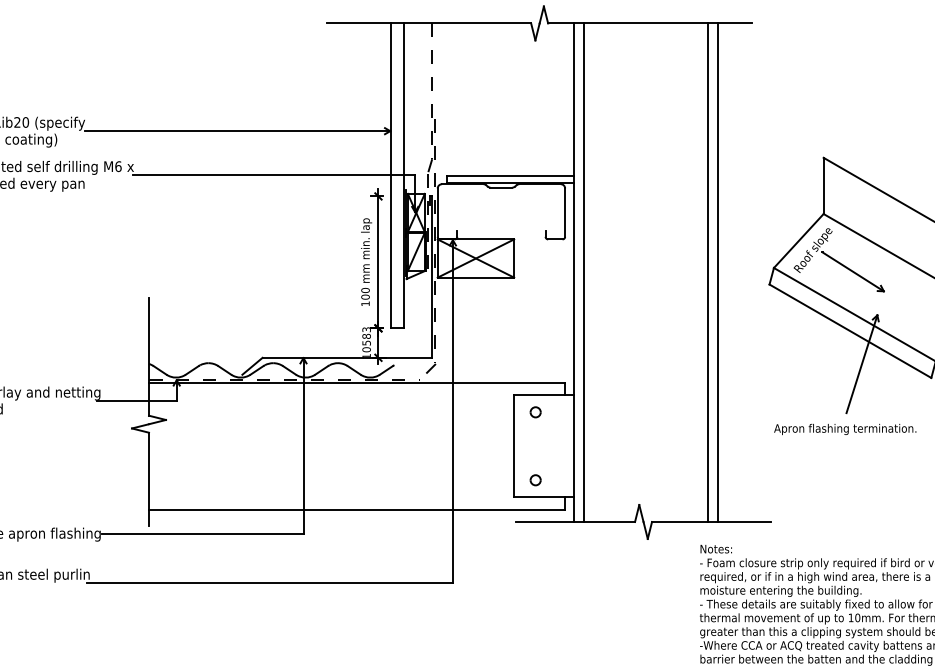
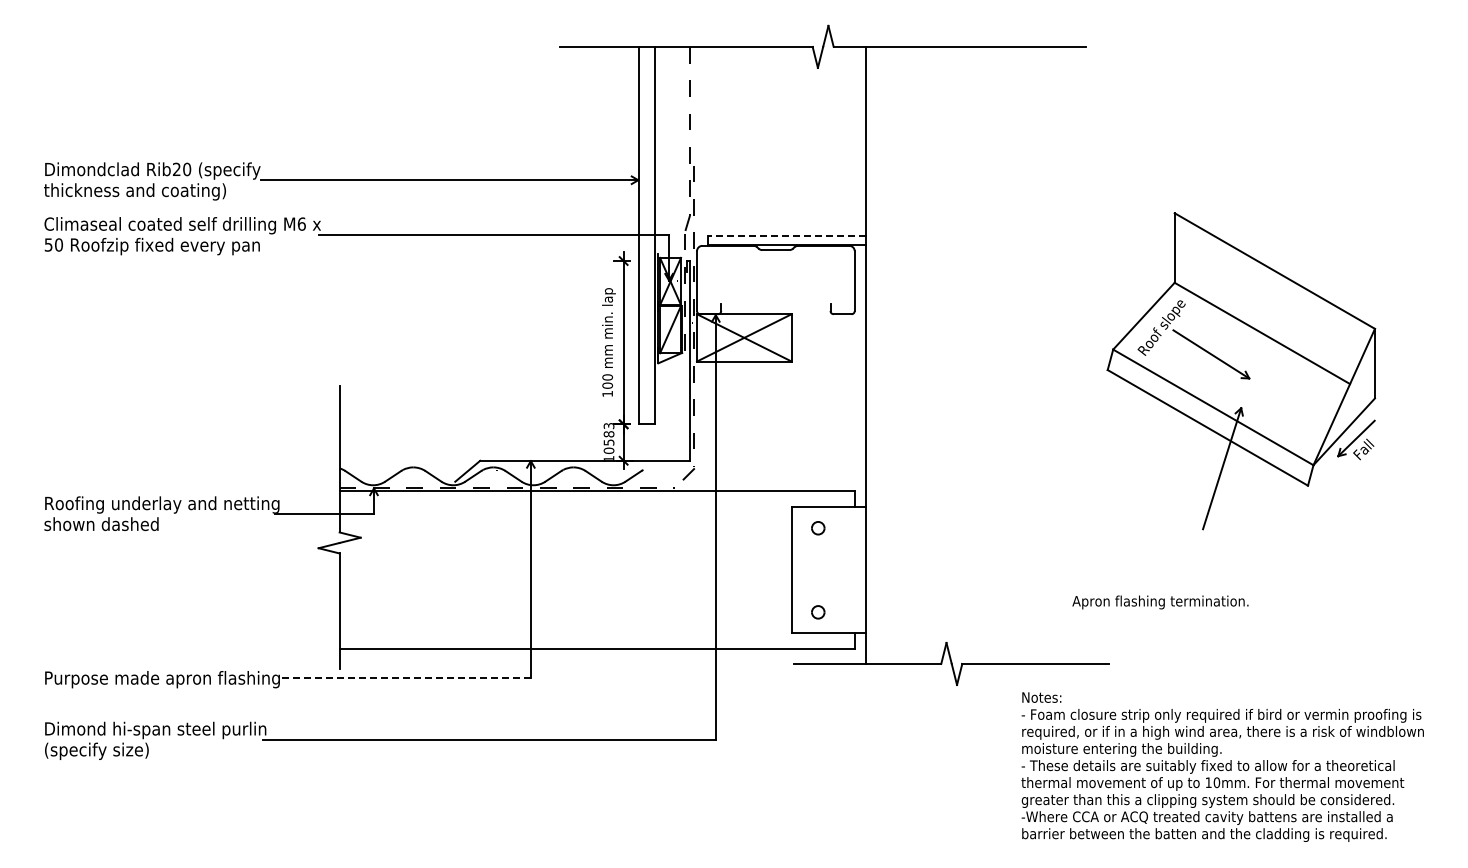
line: (510, 175) -> (786, 235), solid -> dashed
line: (584, 271) -> (878, 354), removed
line: (707, 271) -> (1031, 354), removed
line: (718, 271) -> (1044, 354), removed
text: (845, 429) -> (1160, 602), moved
line: (203, 533) -> (406, 678), solid -> dashed

